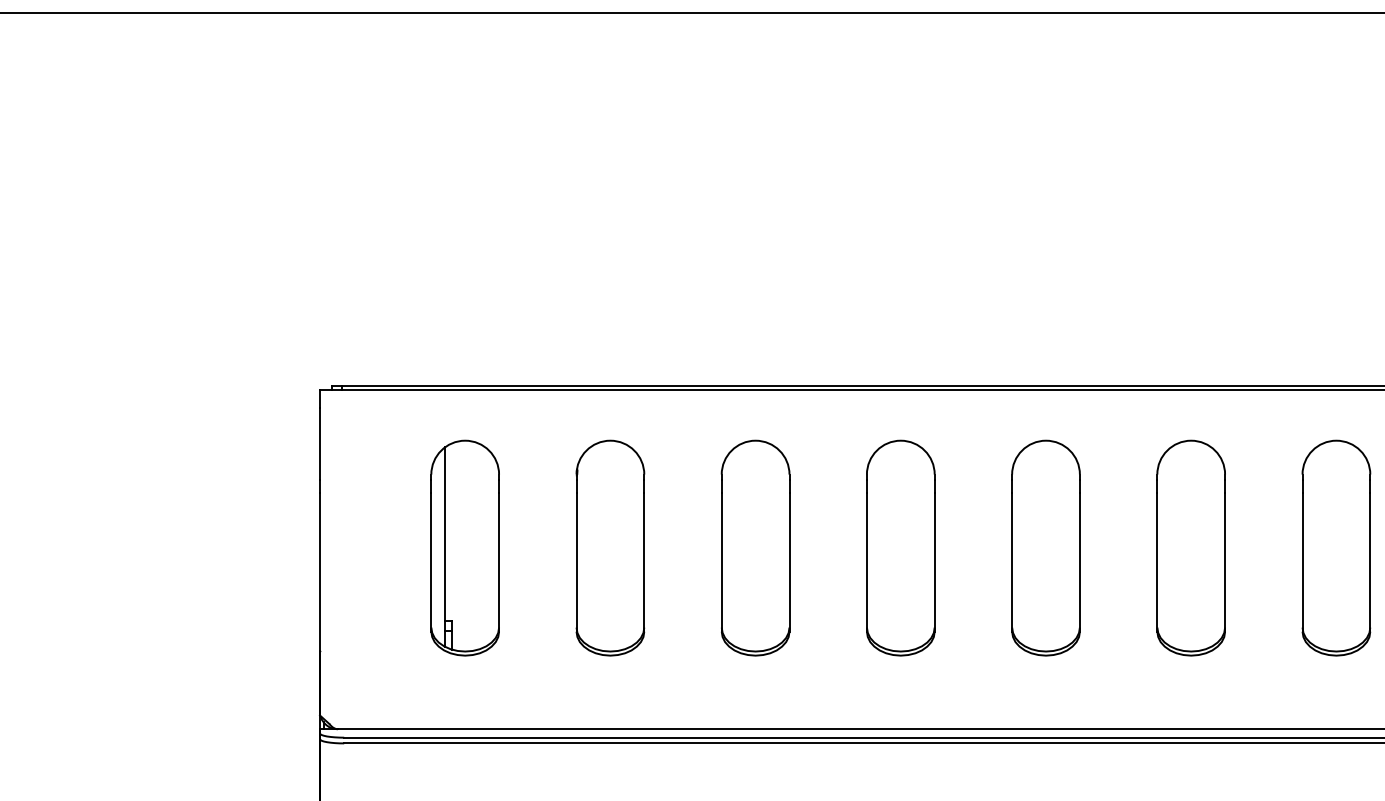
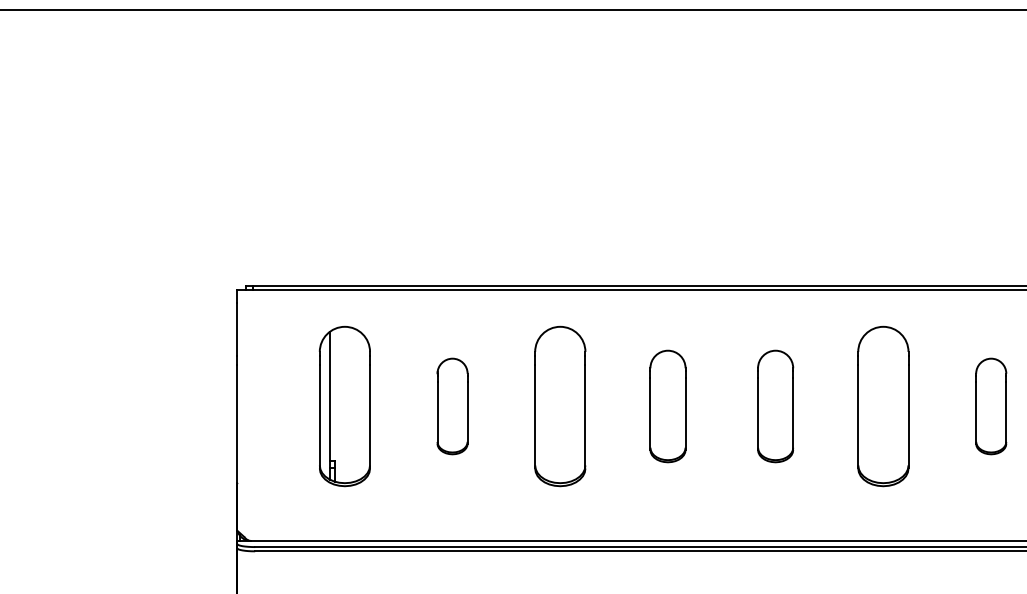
part: (610, 548) -> (452, 406), size x0.6
part: (900, 548) -> (667, 406), size x0.7
part: (1045, 548) -> (775, 406), size x0.7
part: (1336, 548) -> (991, 406), size x0.6

